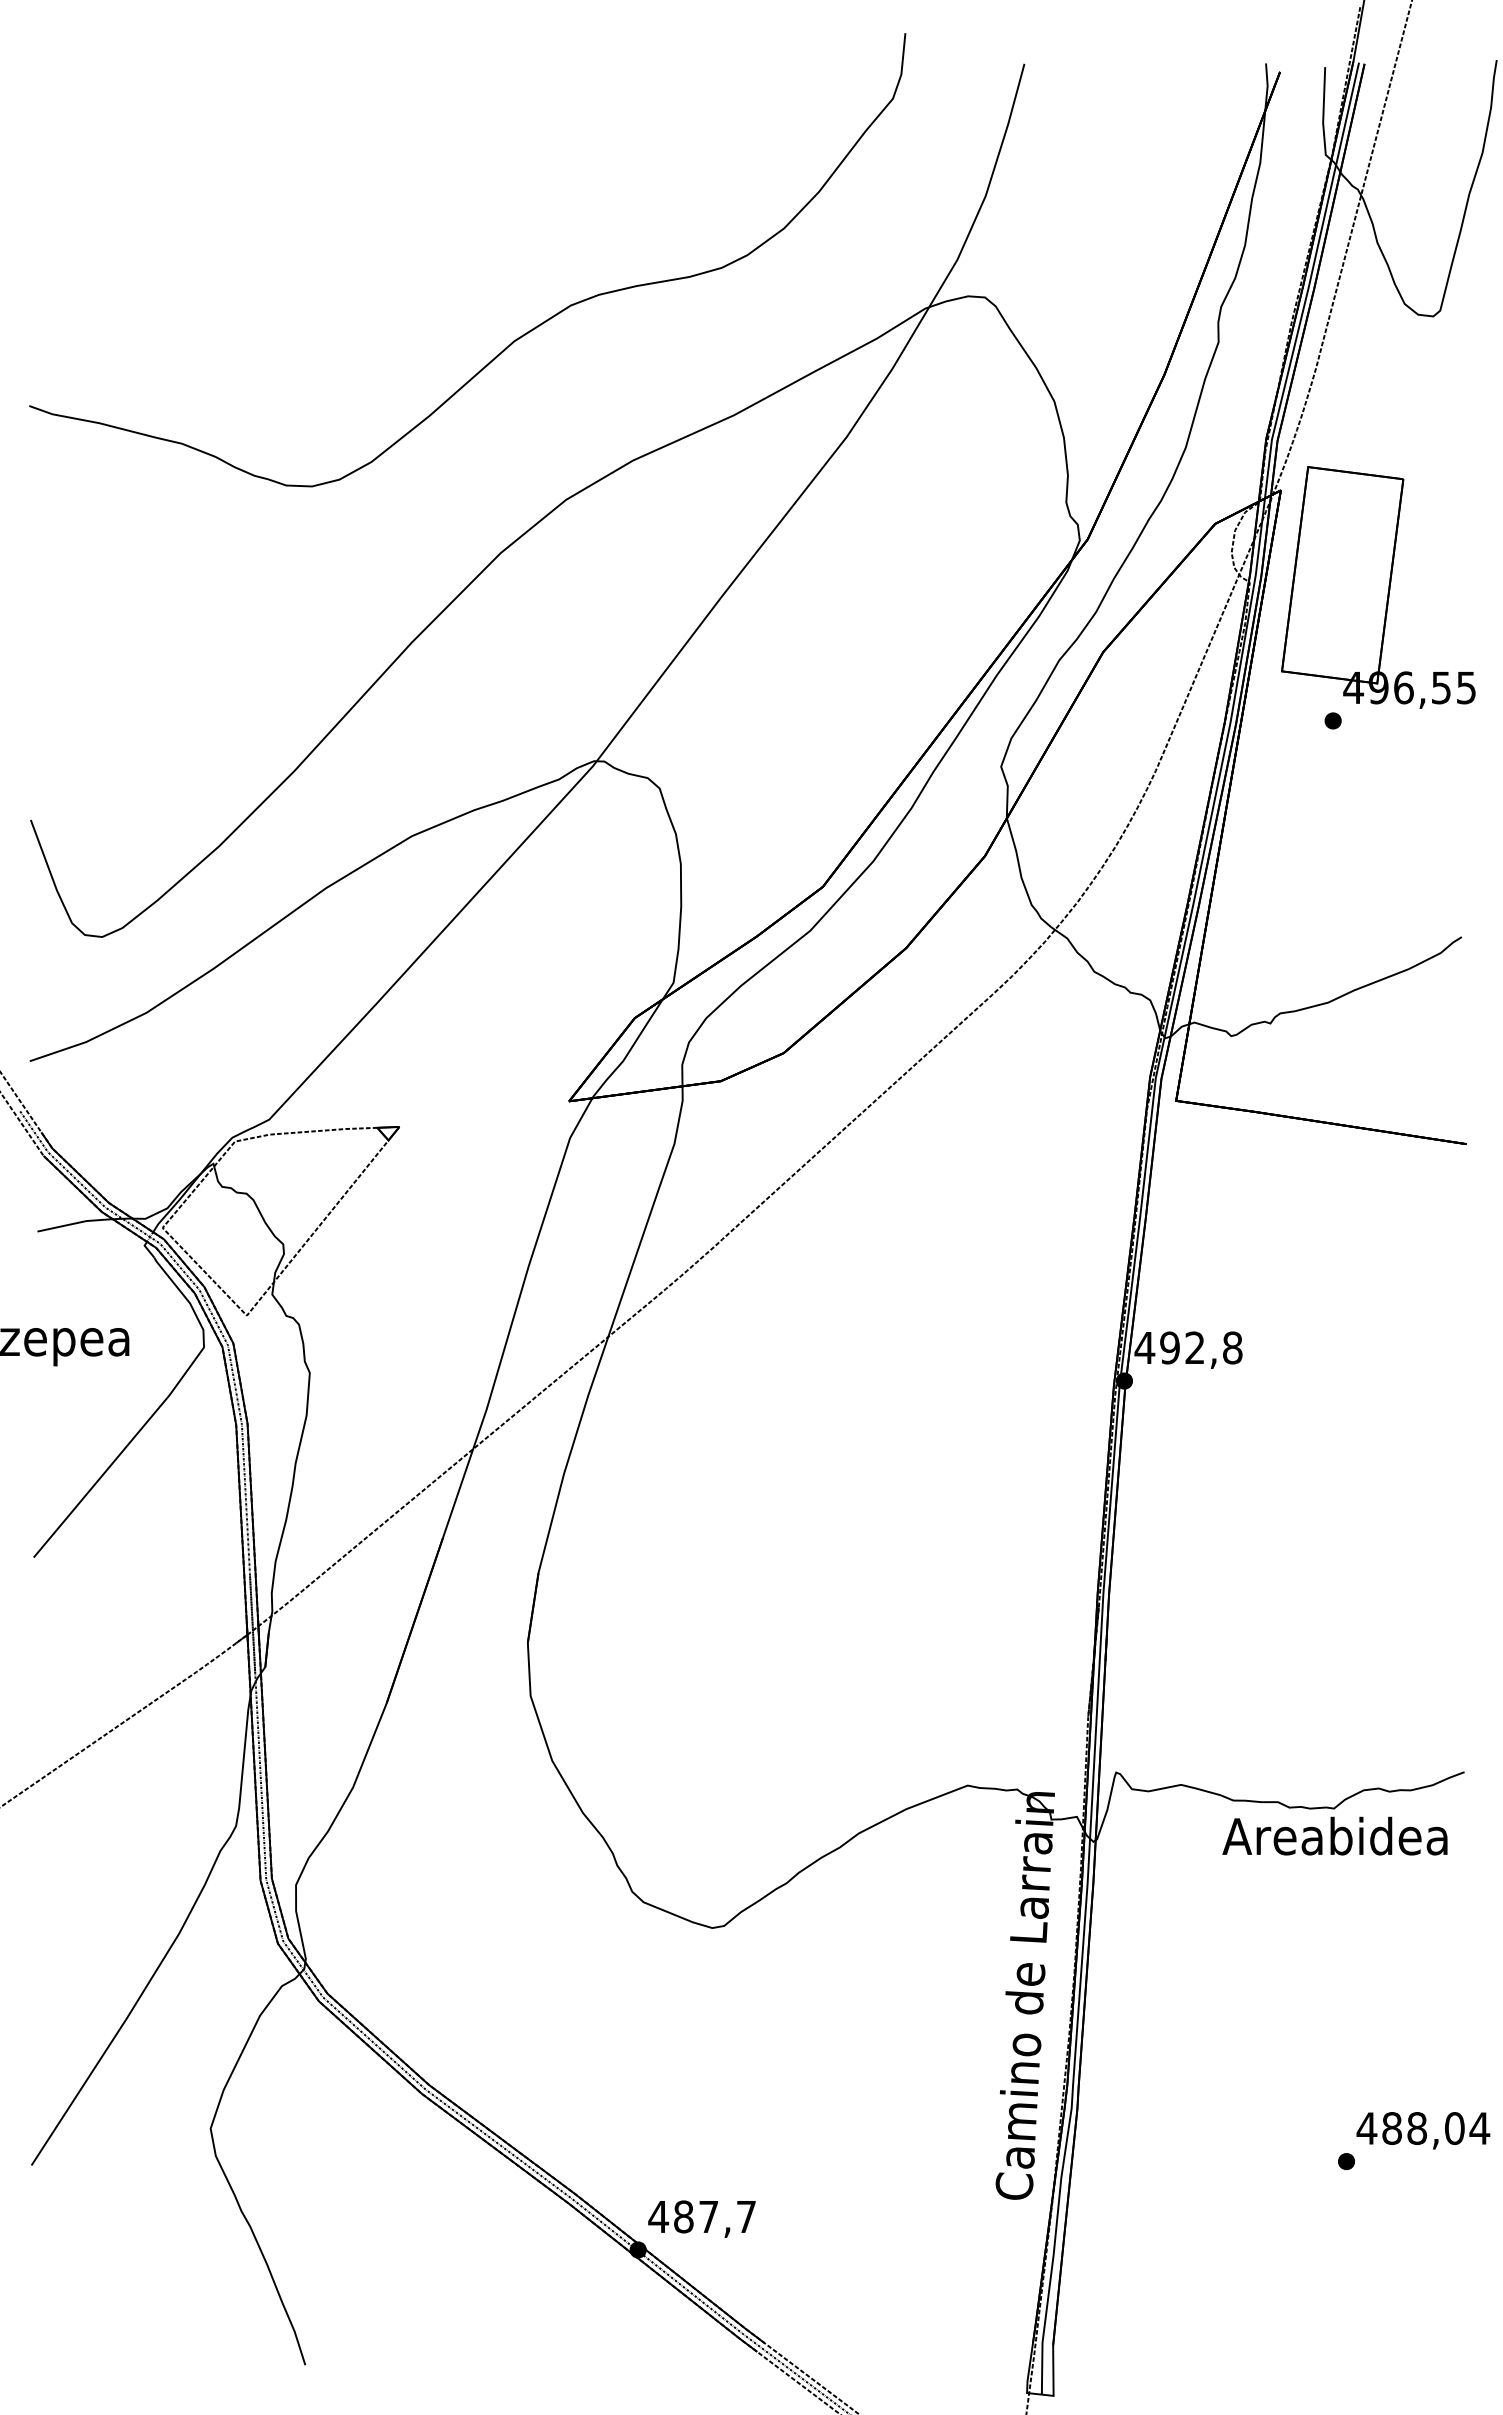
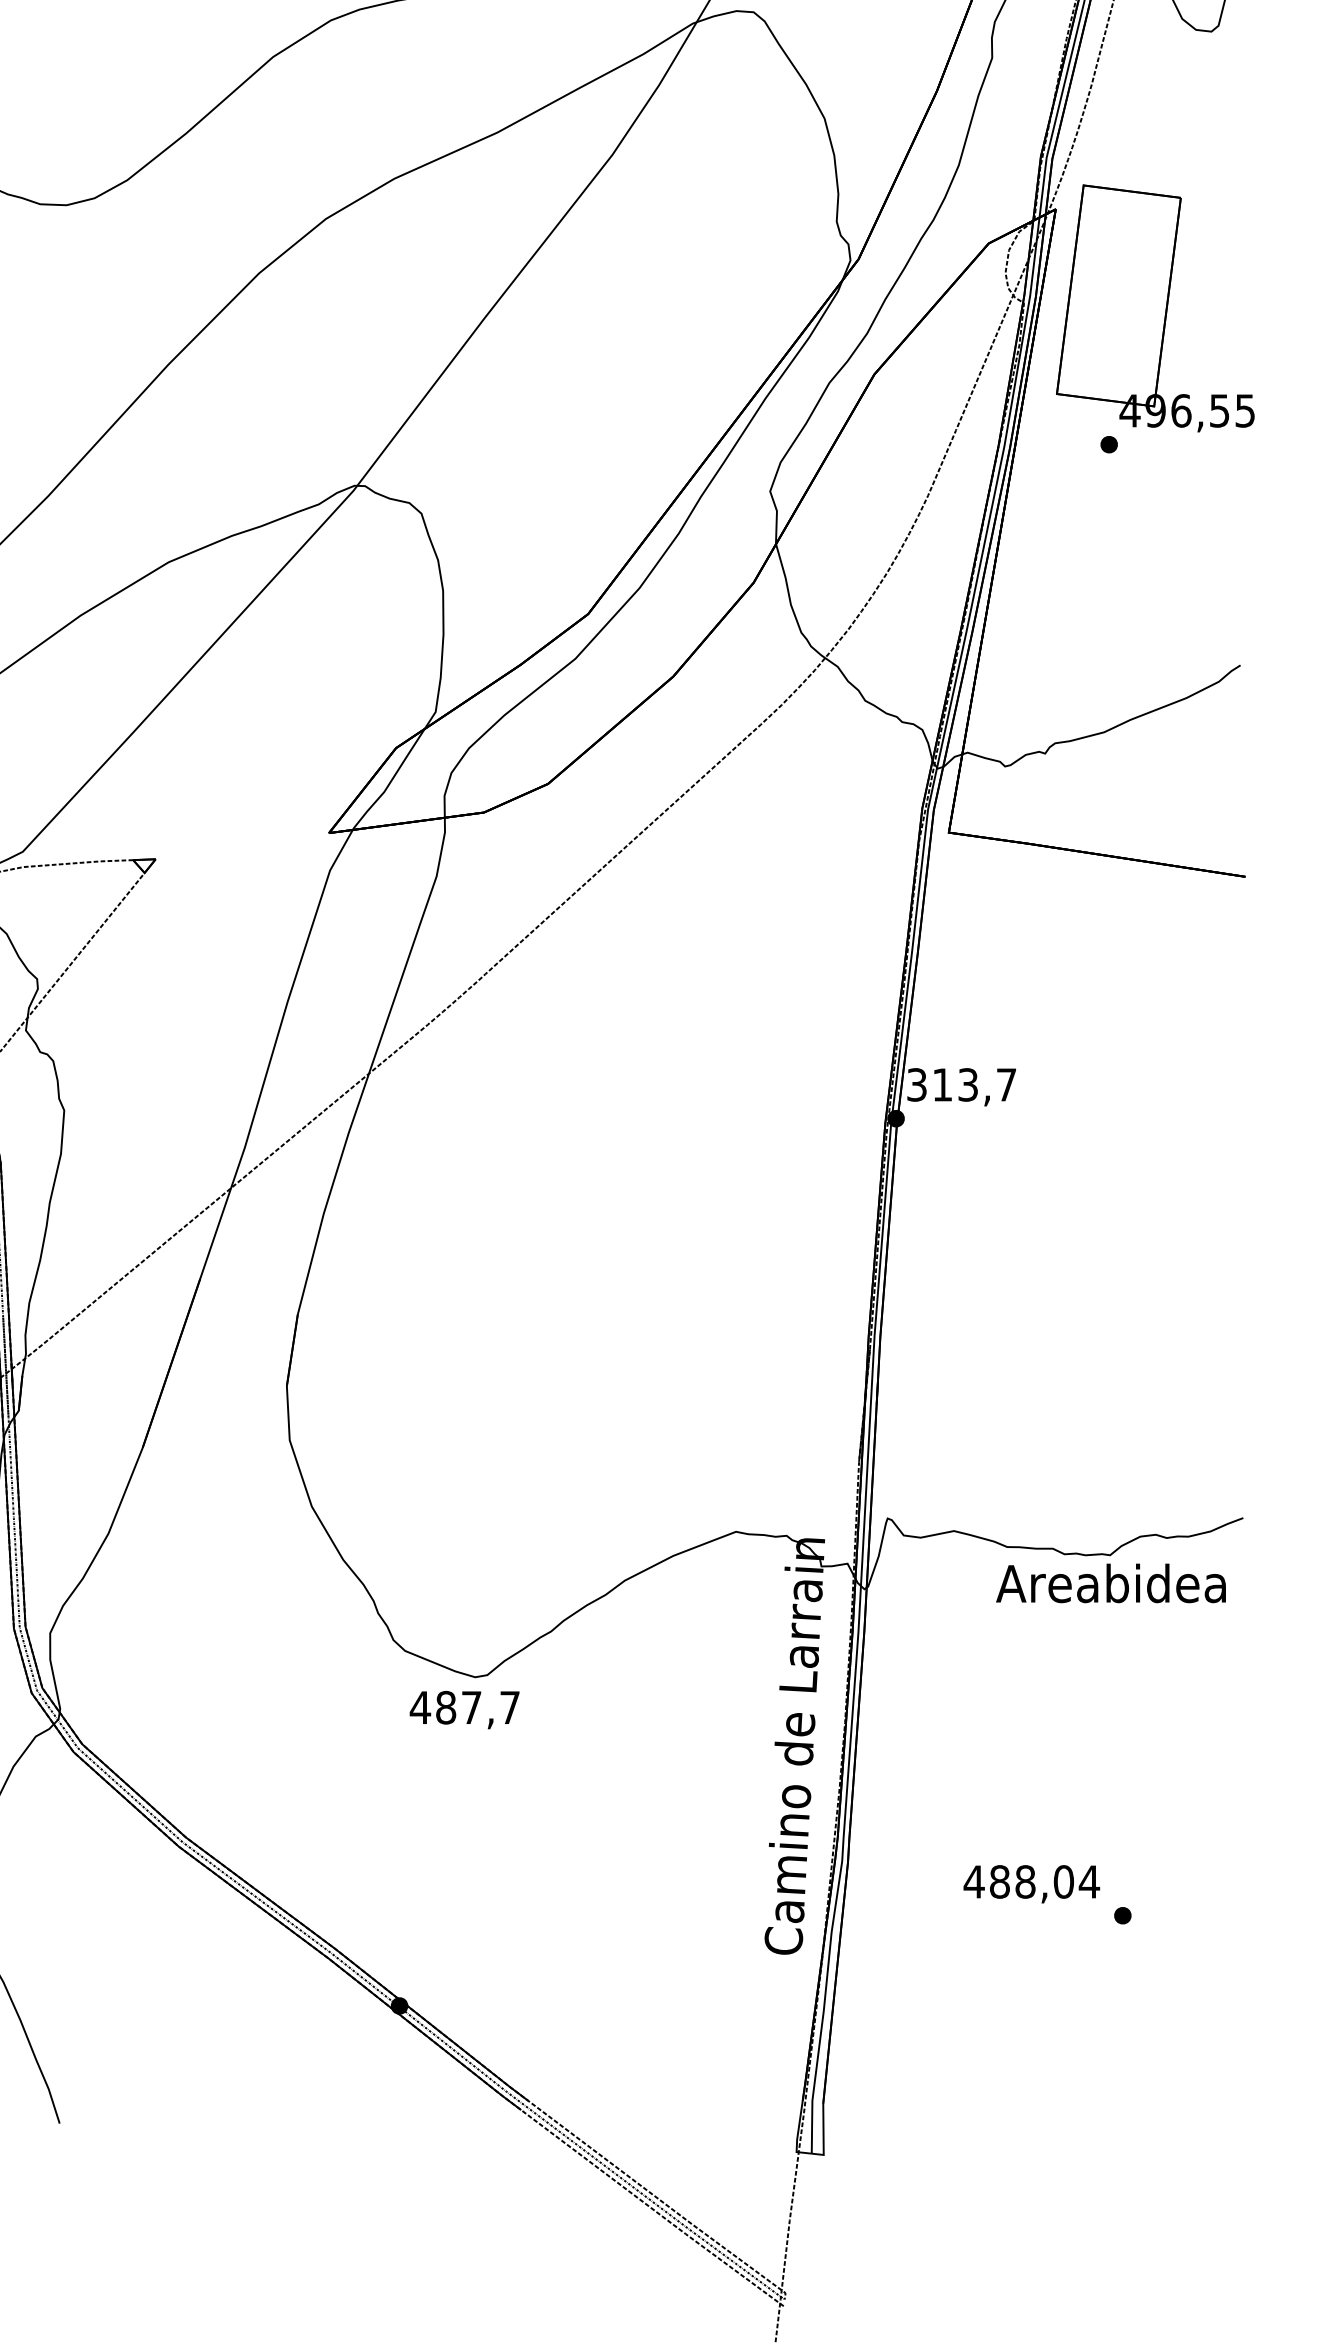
text: (1188, 1347) -> (961, 1084), 492,8 -> 313,7
text: (1423, 2130) -> (1031, 1883), moved
text: (701, 2218) -> (464, 1709), moved

